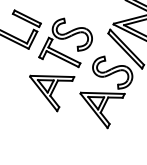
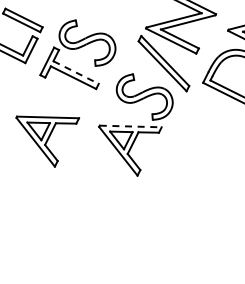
line: (64, 55) -> (76, 72), solid -> dashed
part: (51, 93) -> (47, 141), moved
line: (102, 93) -> (130, 126), solid -> dashed

